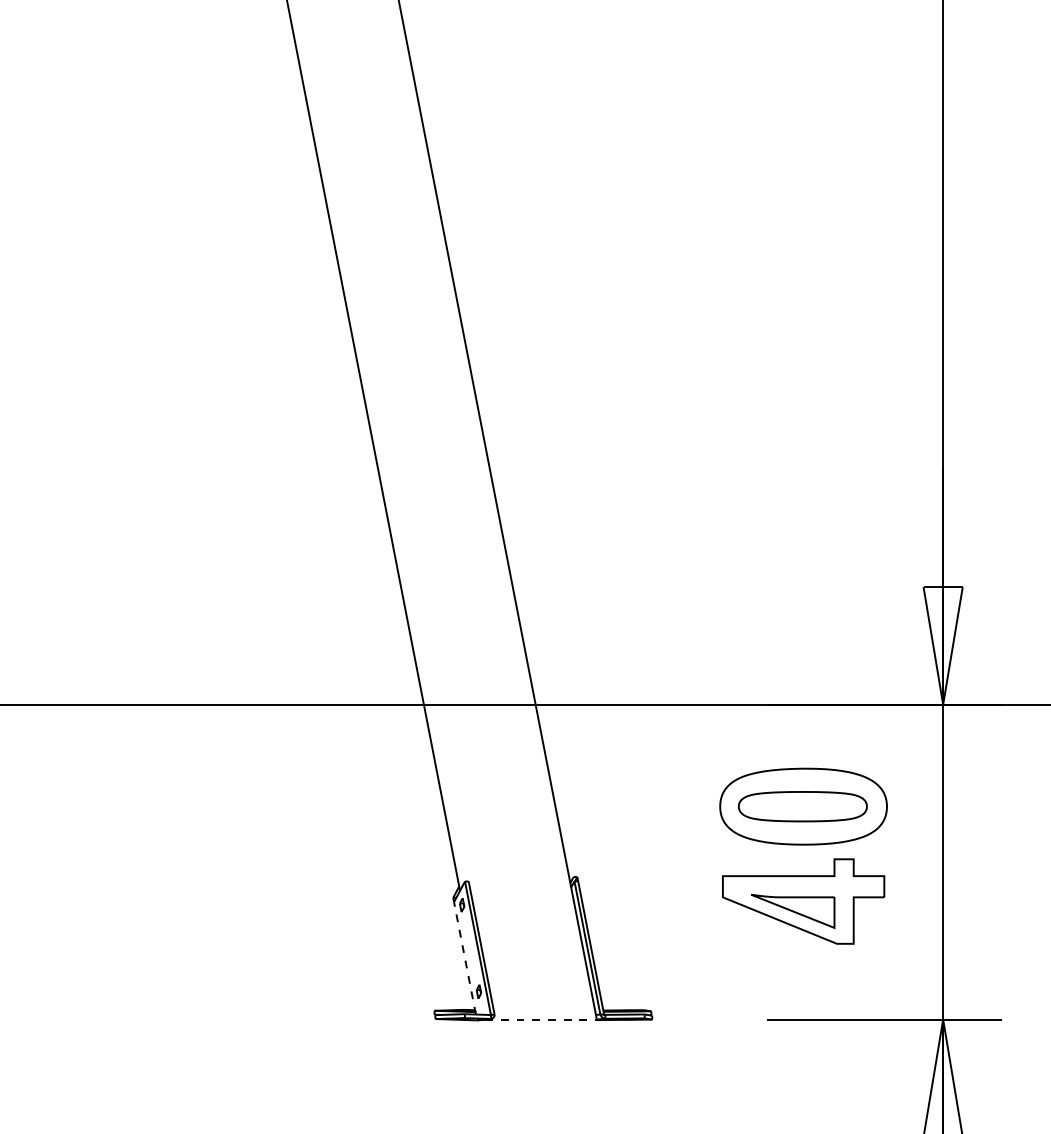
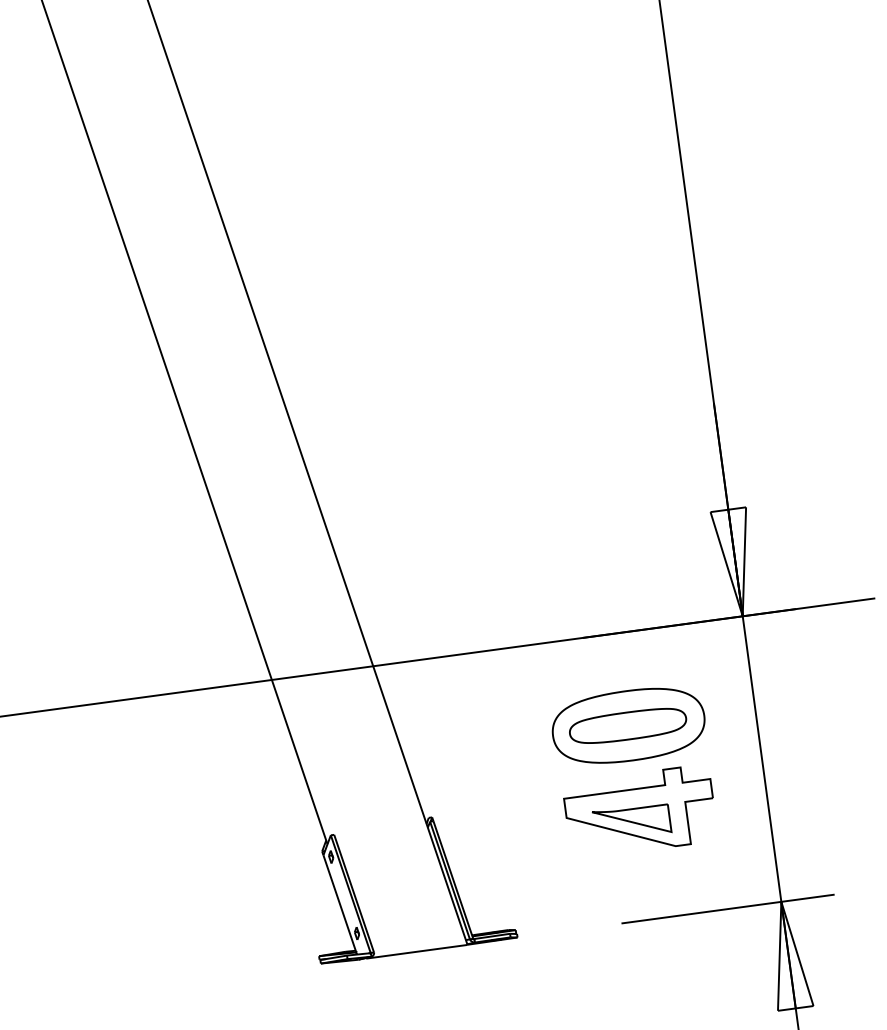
line: (464, 957) -> (339, 904), dashed -> solid
line: (541, 1020) -> (417, 951), dashed -> solid

